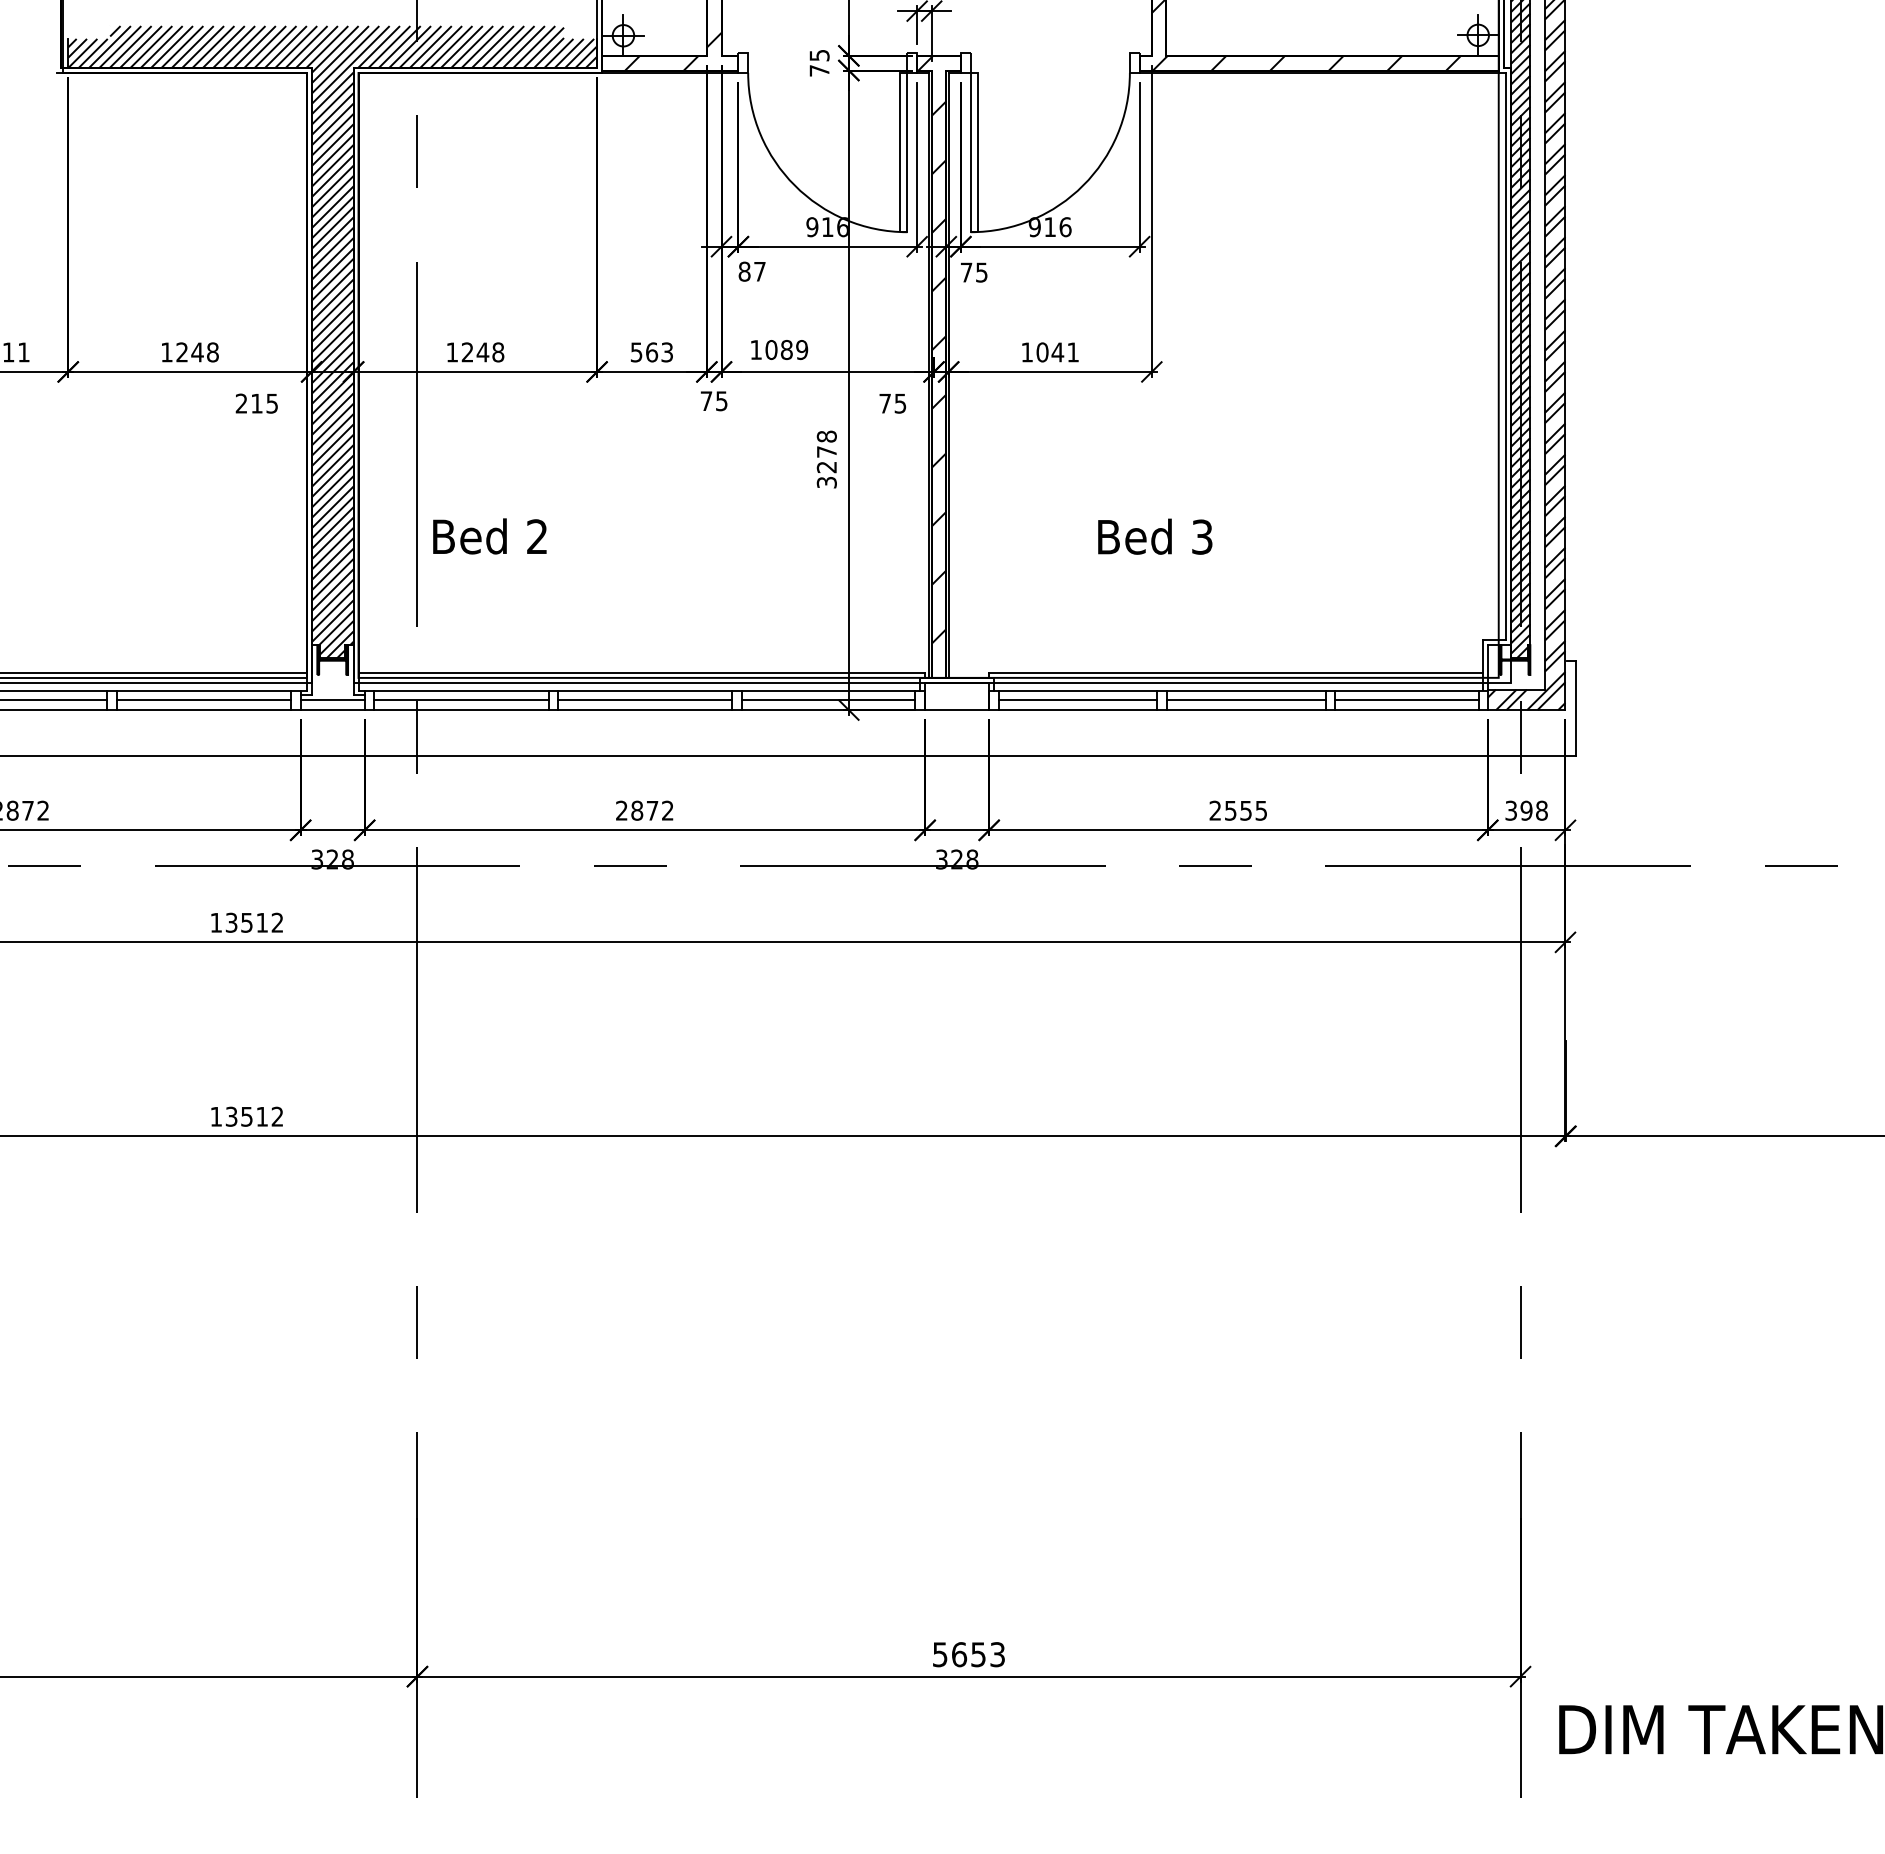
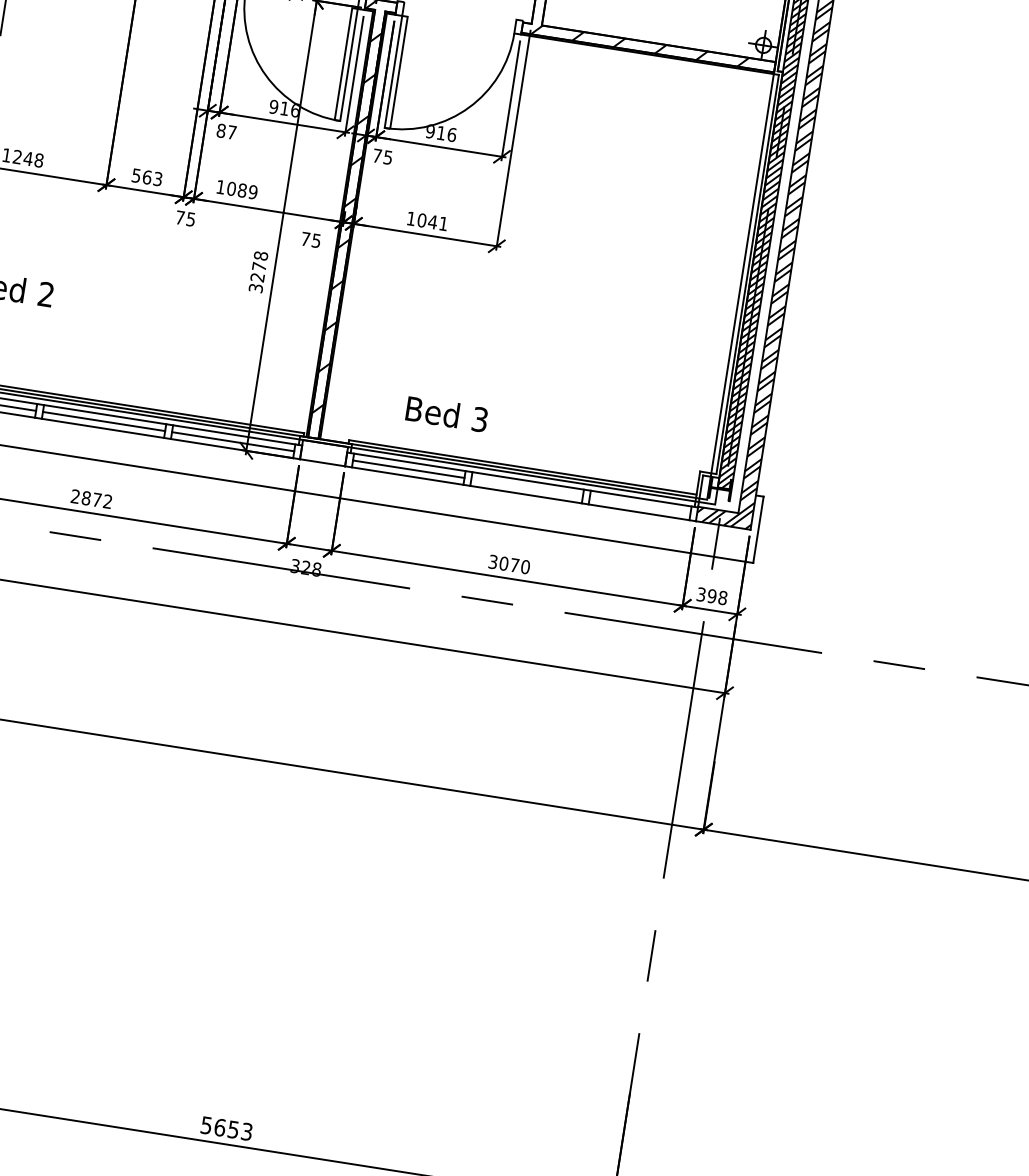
text: (1155, 536) -> (447, 414), moved
line: (1246, 700) -> (527, 487), removed
line: (1406, 700) -> (639, 505), removed
text: (1238, 810) -> (509, 564), 2555 -> 3070

